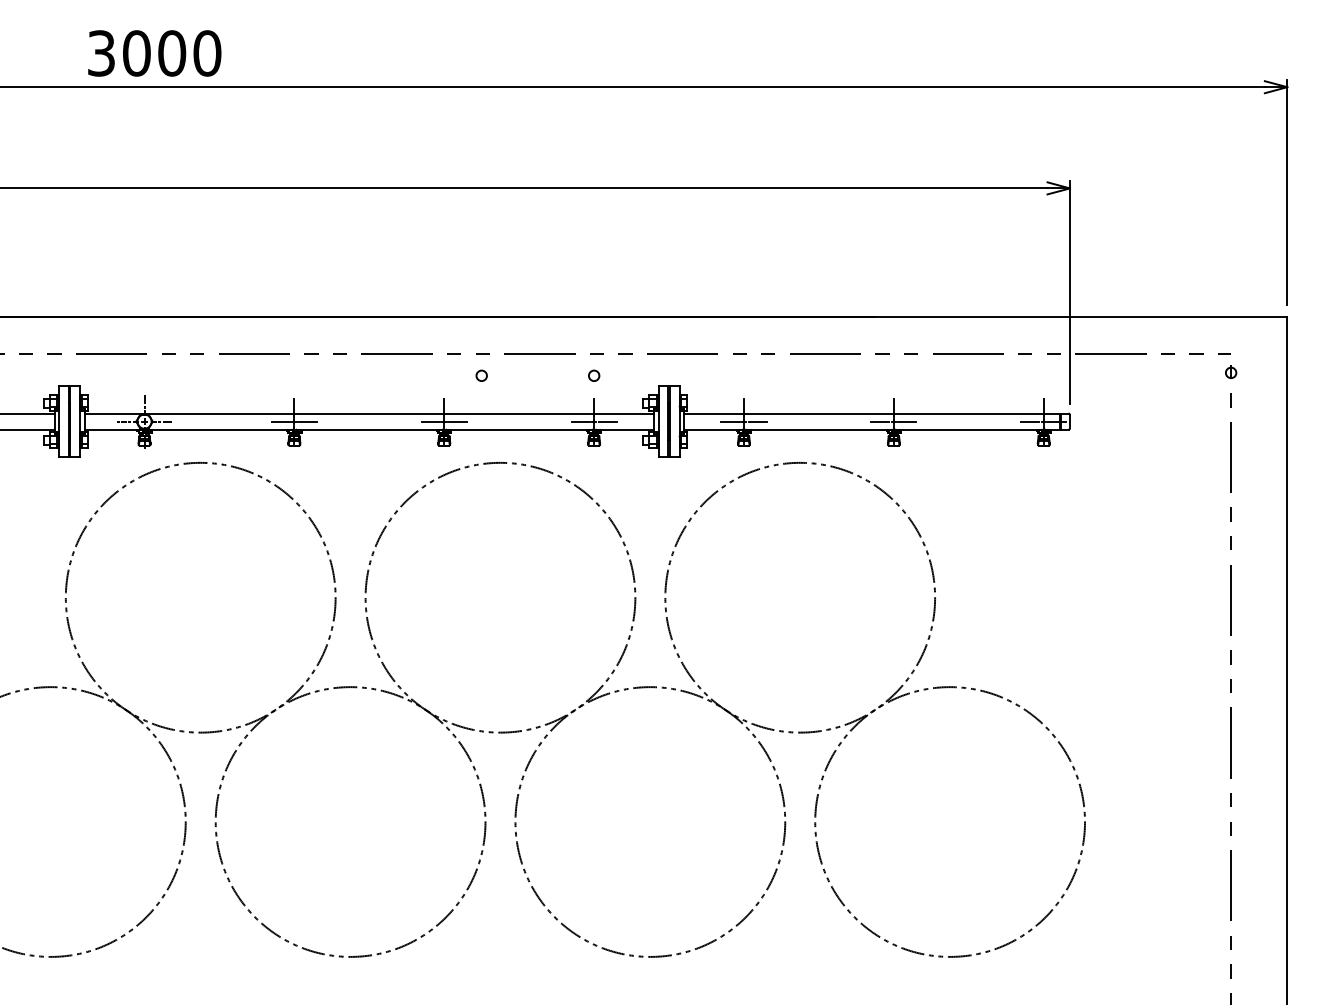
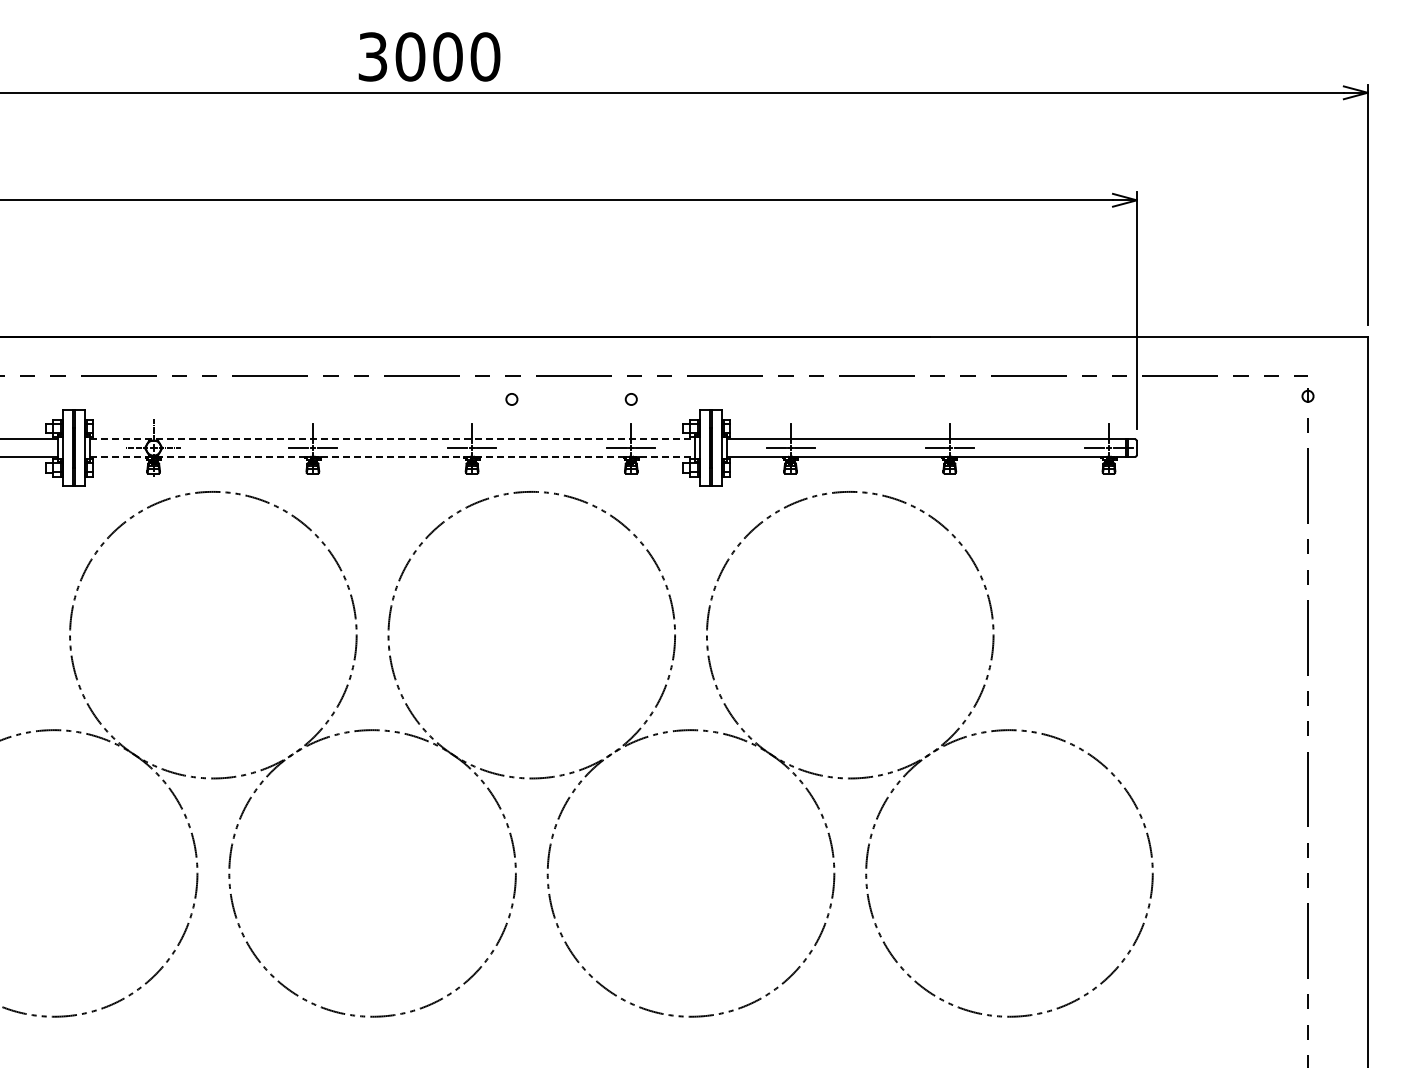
text: (154, 53) -> (429, 56), moved
line: (369, 413) -> (392, 439), solid -> dashed
line: (369, 429) -> (392, 456), solid -> dashed

